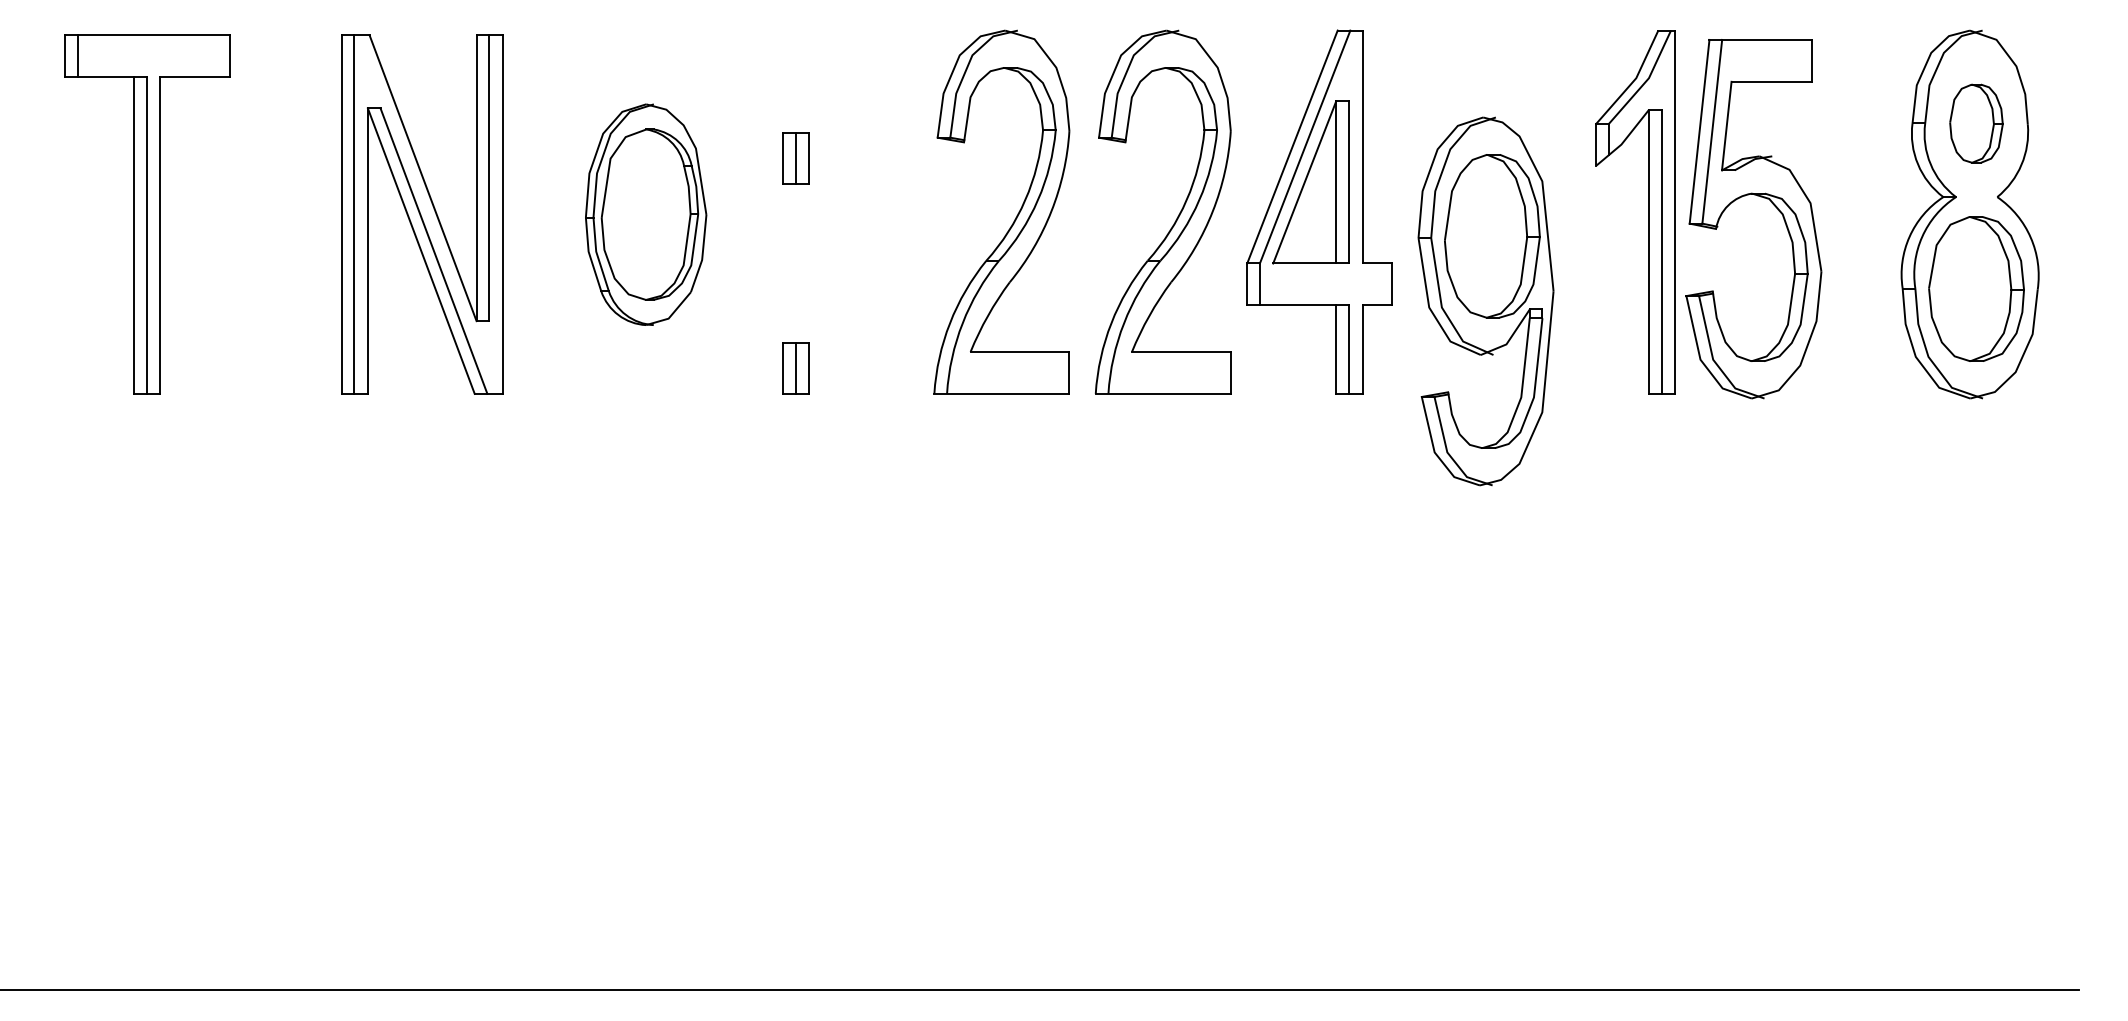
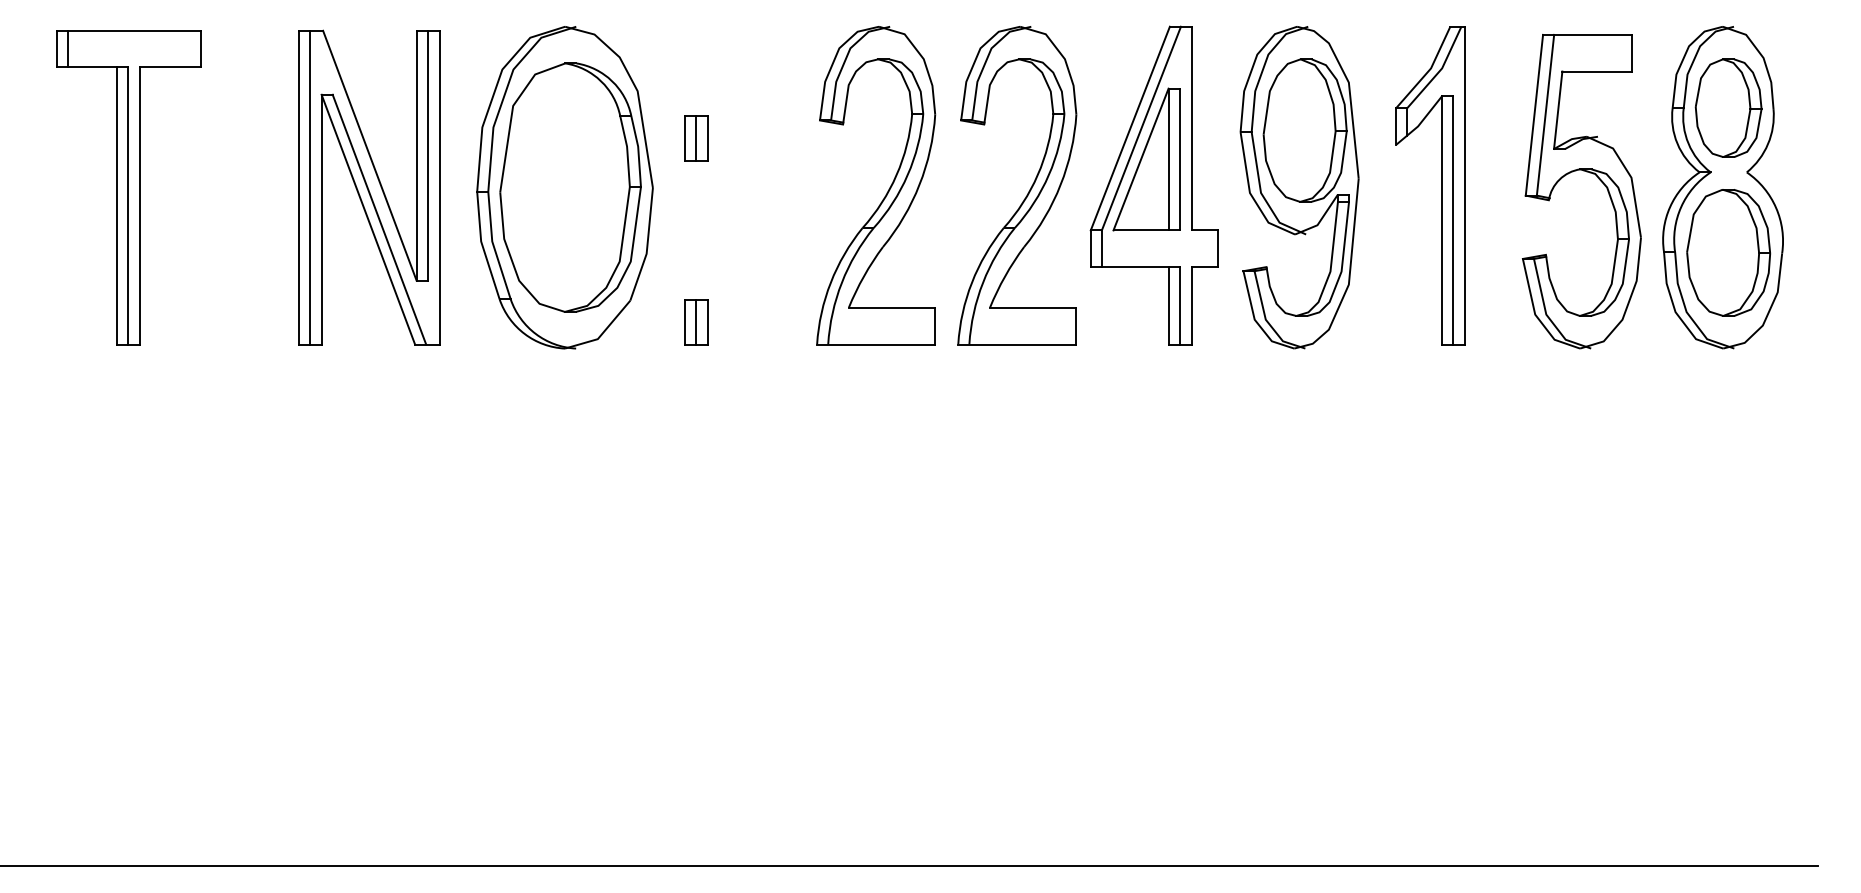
part: (1976, 122) -> (1728, 107), size x1.43
part: (1759, 197) -> (1586, 172), moved
part: (645, 214) -> (564, 187), size x1.67
part: (1485, 301) -> (1299, 187), moved

